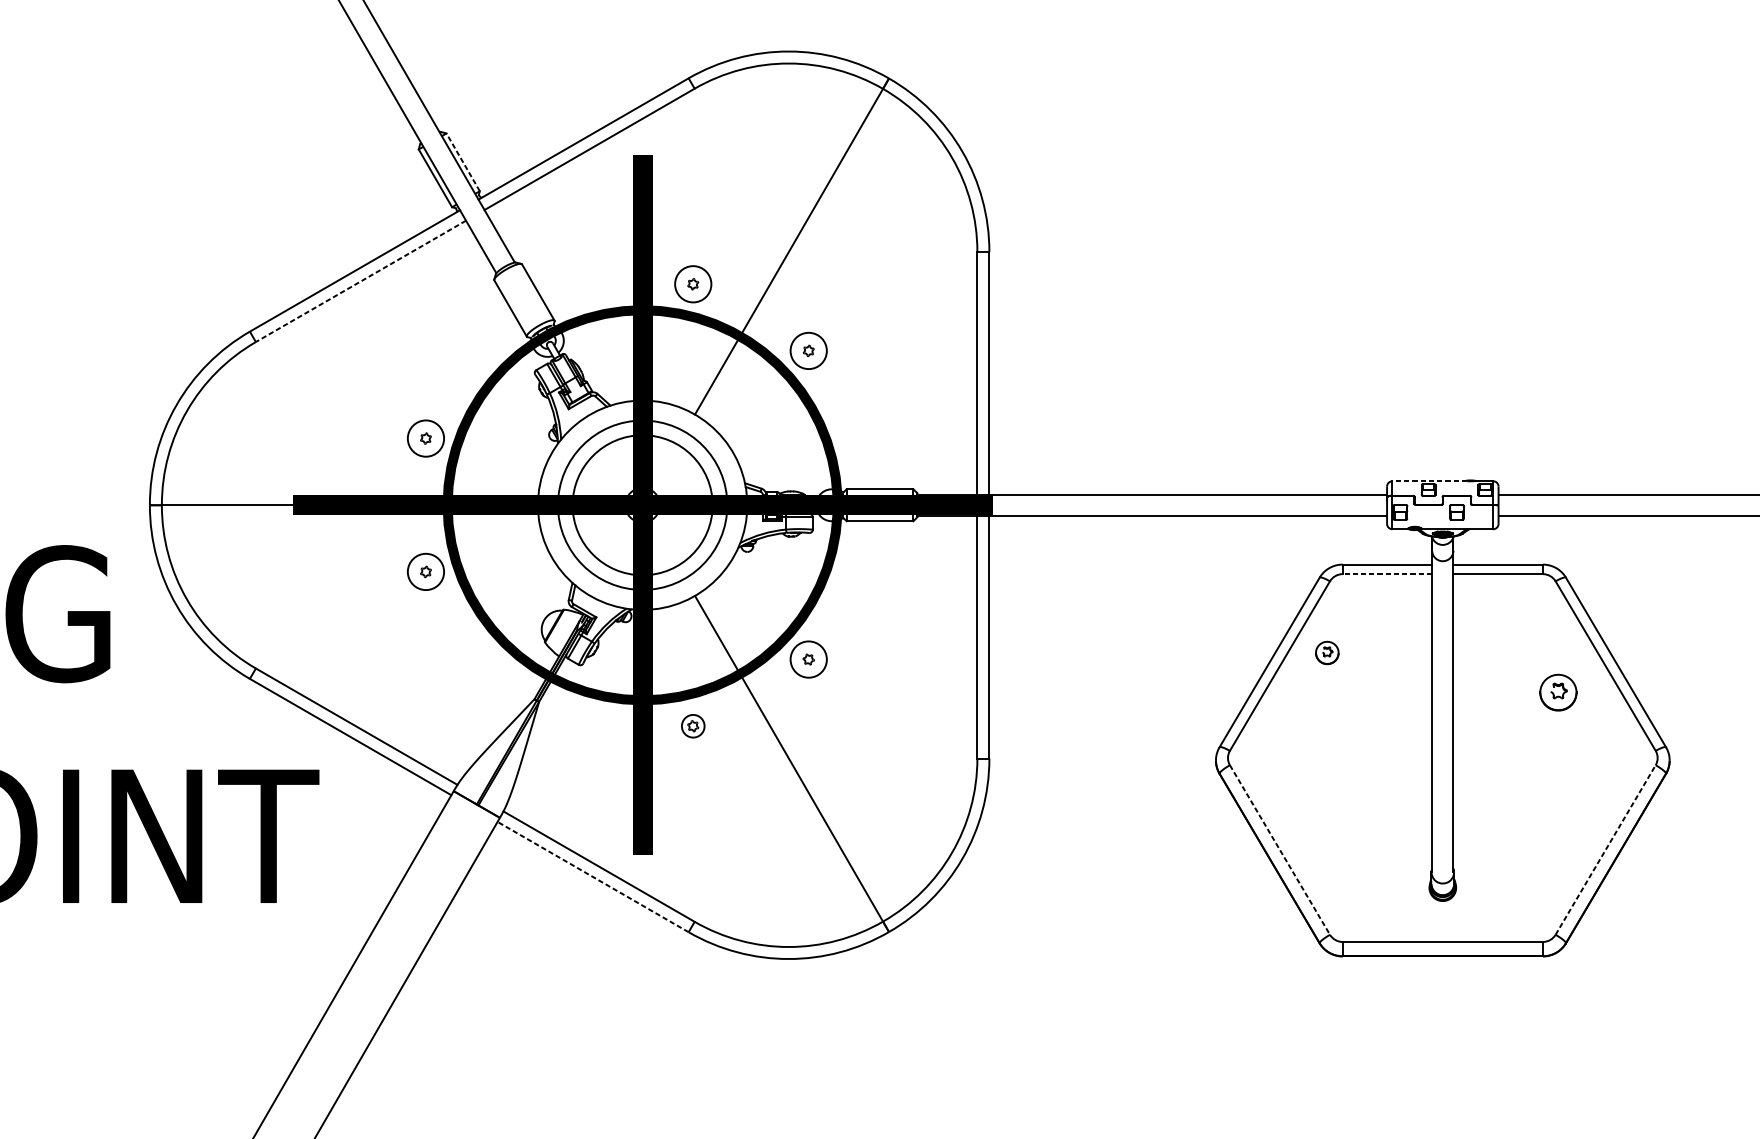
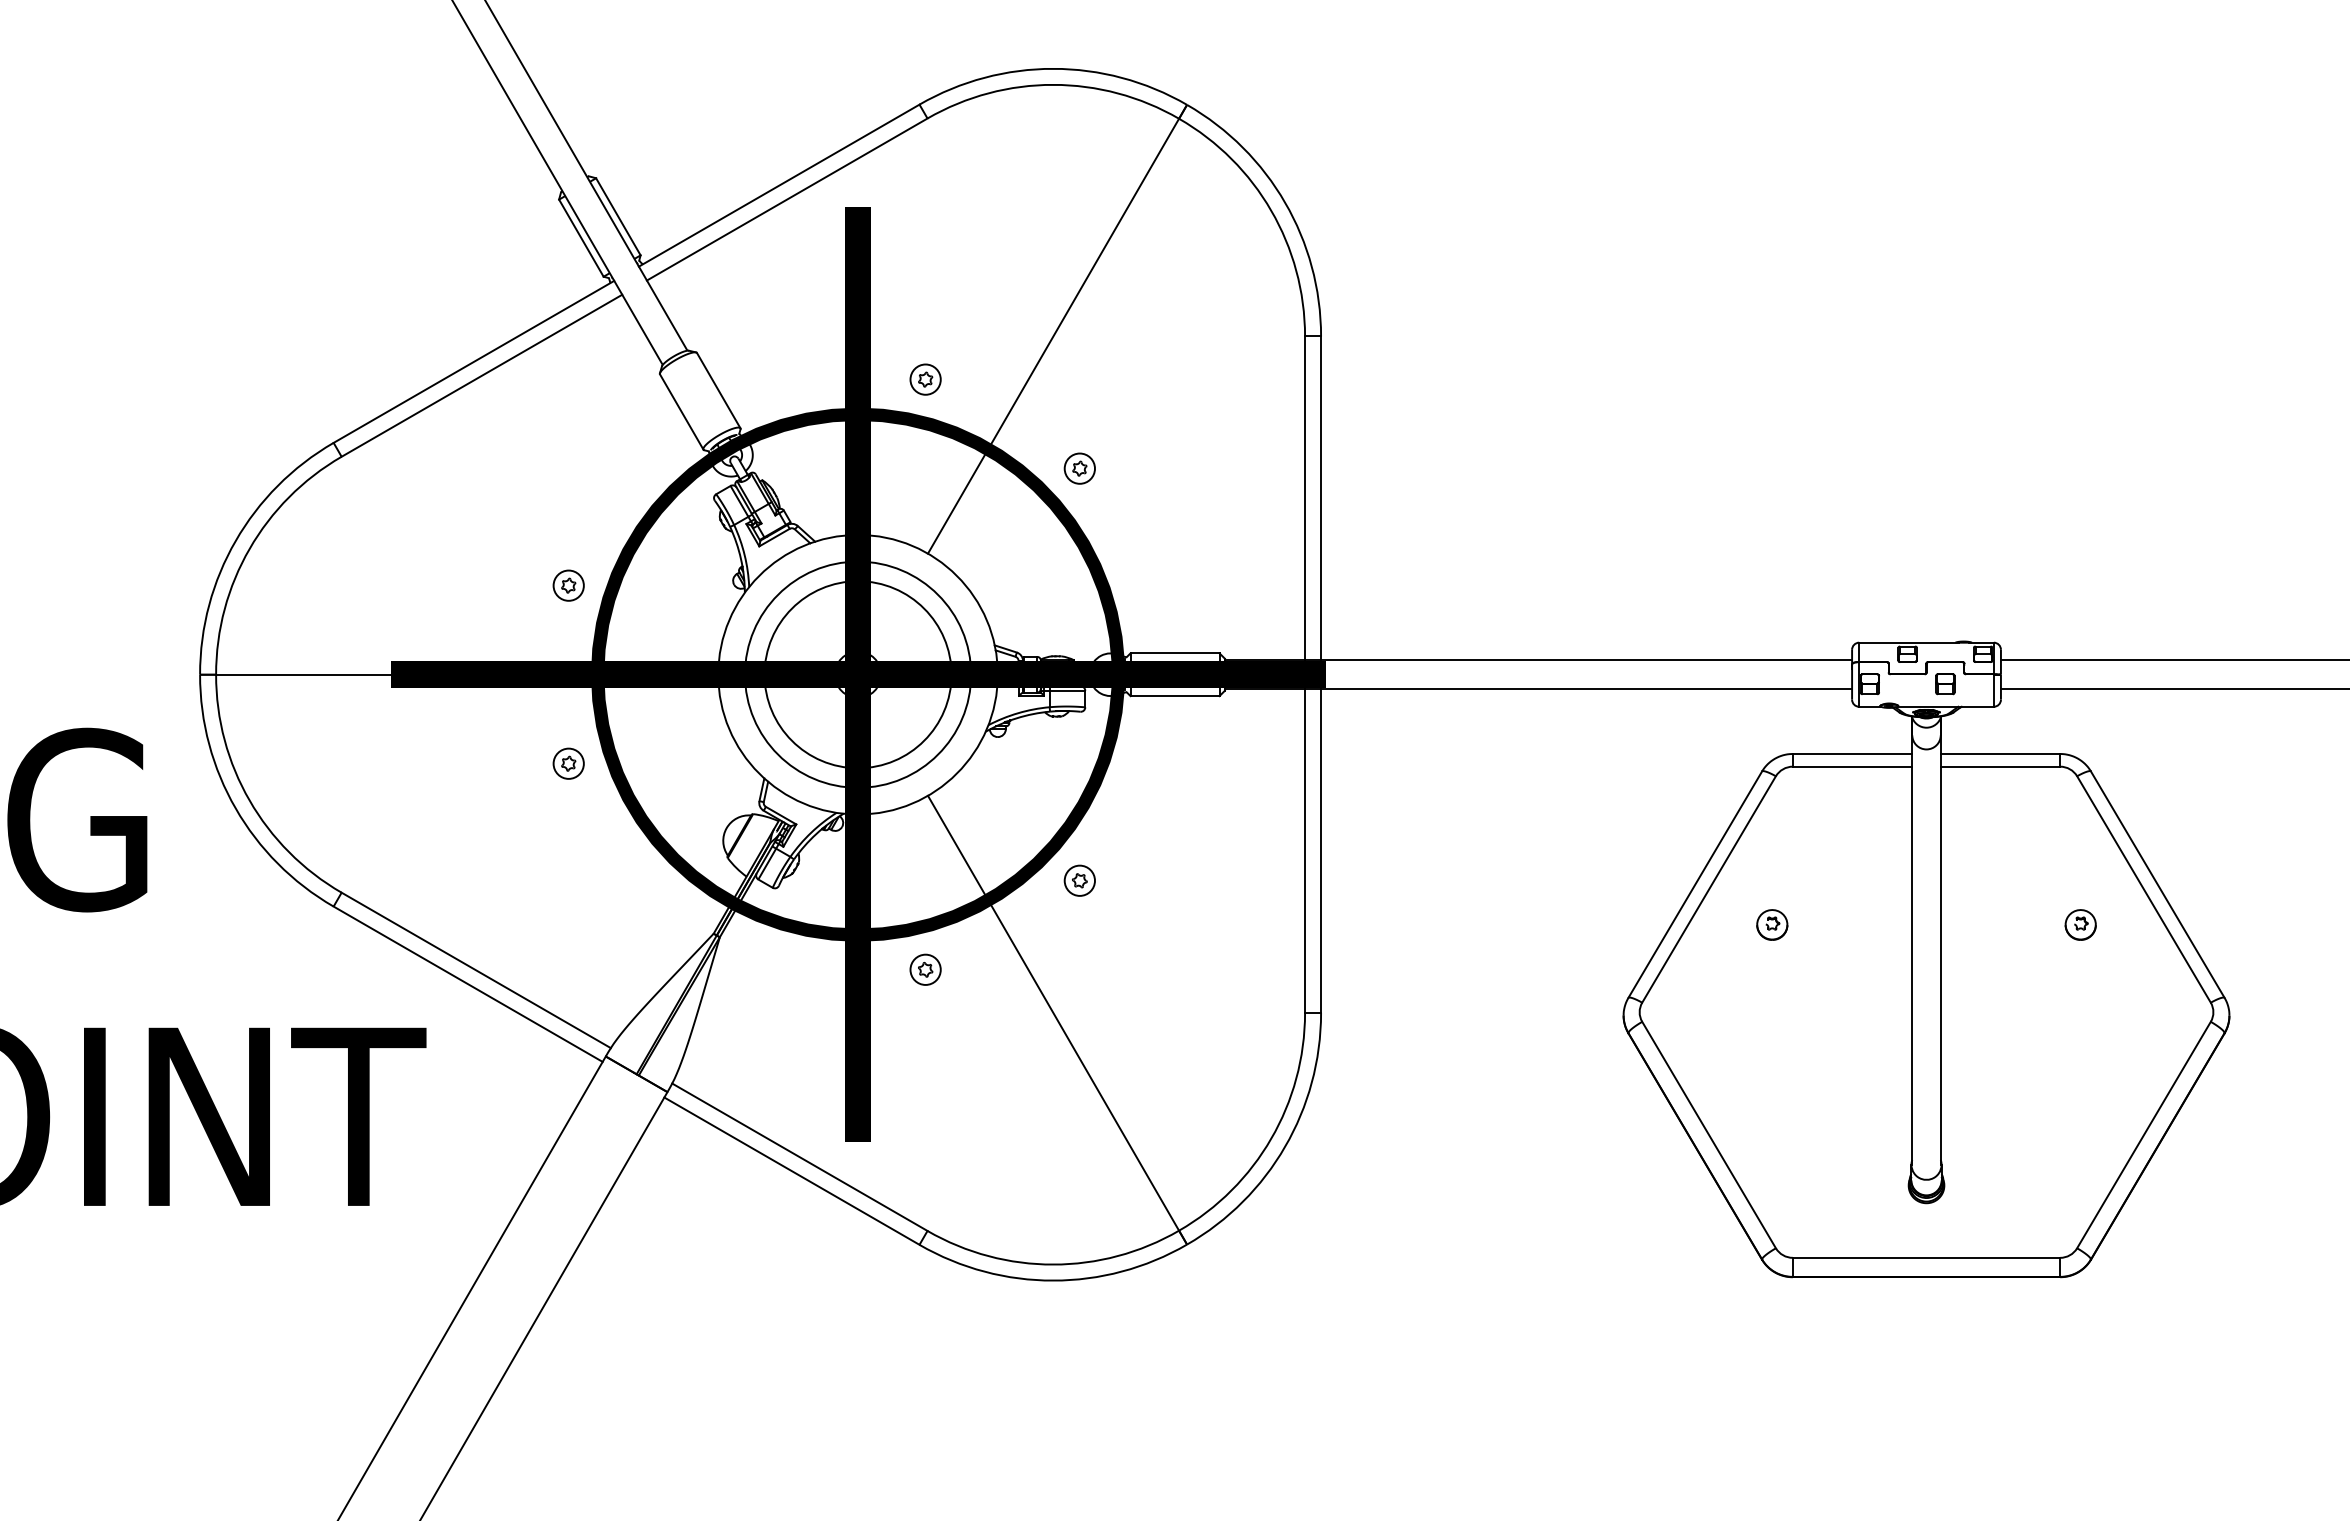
line: (463, 162) -> (618, 216), dashed -> solid
line: (360, 281) -> (481, 375), dashed -> solid
circle: (693, 284) -> (925, 379), size x0.62
circle: (808, 350) -> (1079, 468), size x0.62
circle: (425, 438) -> (568, 585), size x0.62
line: (1430, 481) -> (1909, 642), dashed -> solid
circle: (425, 571) -> (568, 763), size x0.62
line: (1387, 573) -> (1852, 766), dashed -> solid
part: (1327, 652) -> (1772, 924), moved
circle: (808, 659) -> (1079, 880), size x0.62
part: (1558, 692) -> (2080, 924), size x0.62
line: (1606, 849) -> (2144, 1134), dashed -> solid
line: (1280, 850) -> (1709, 1135), dashed -> solid
line: (592, 876) -> (791, 1170), dashed -> solid

